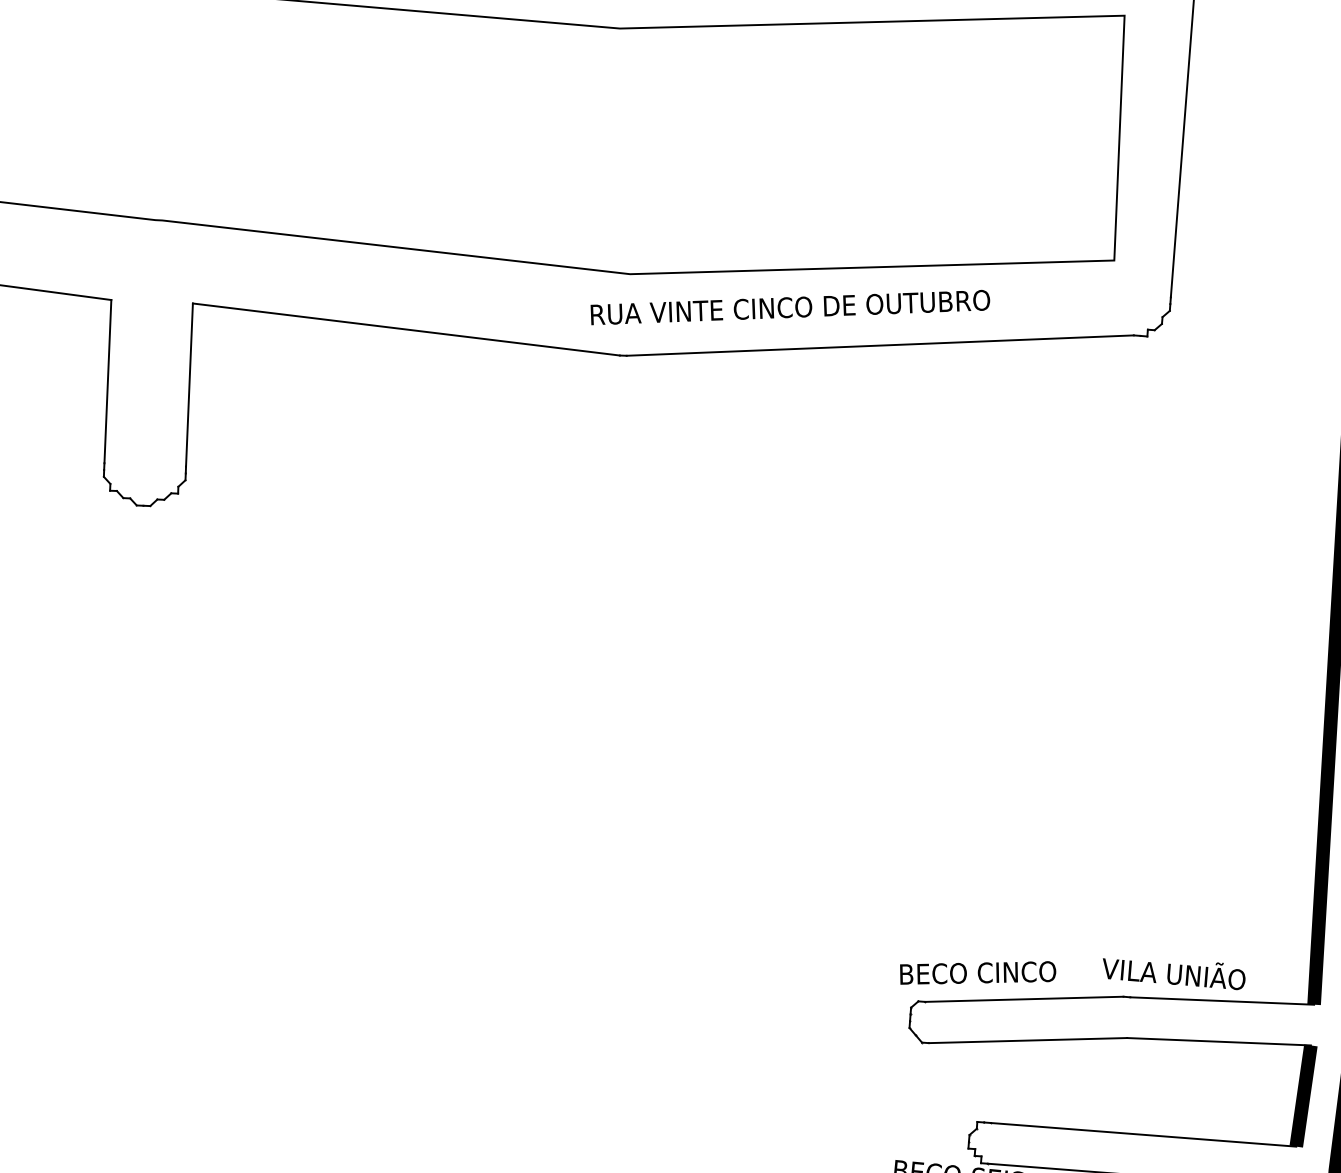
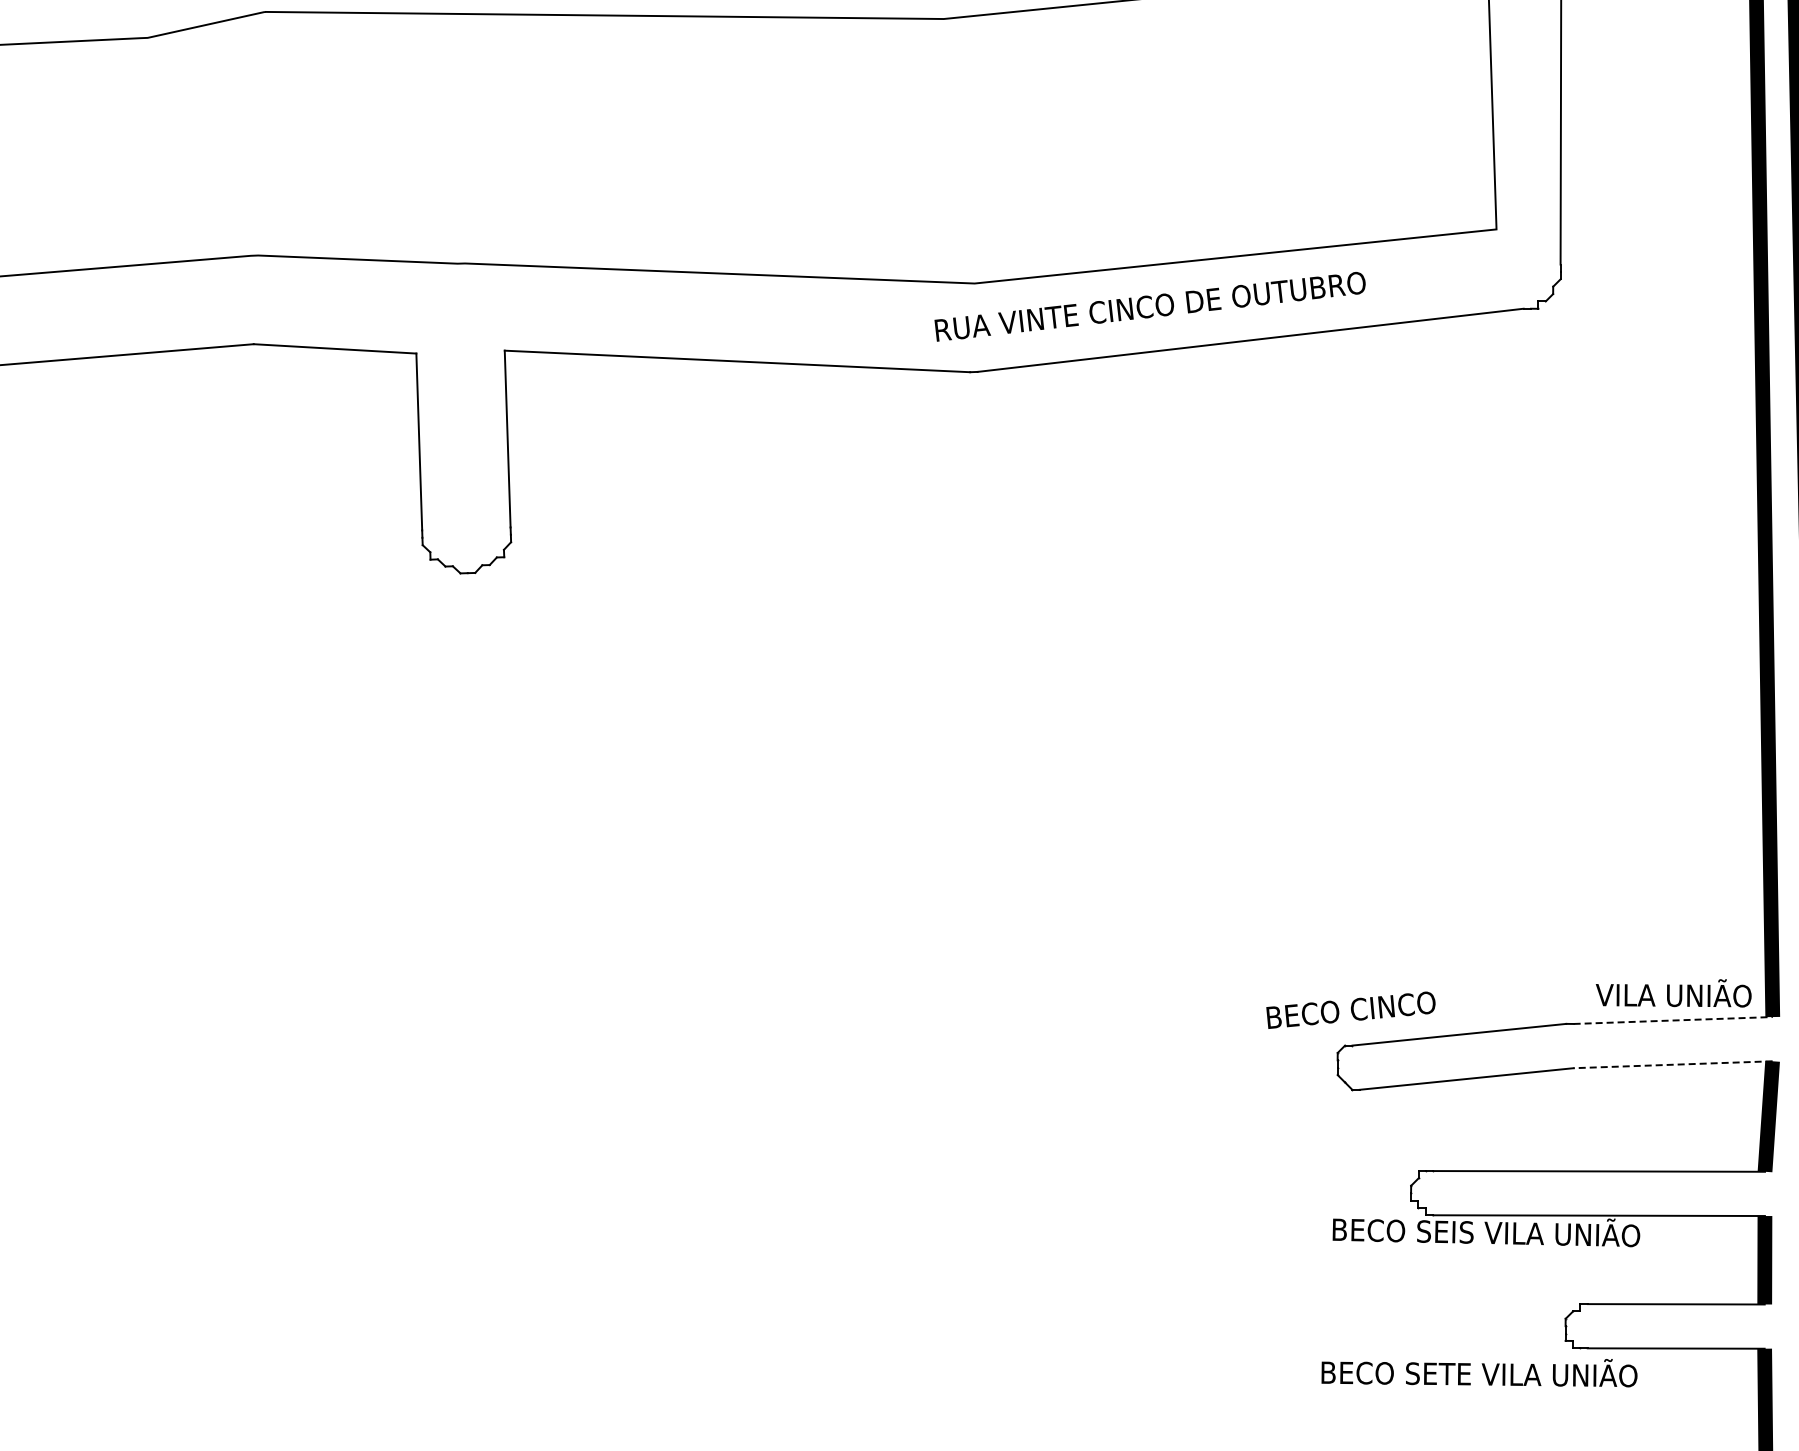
text: (977, 972) -> (1350, 1009), moved
text: (1173, 972) -> (1673, 993), moved
line: (1222, 1001) -> (1673, 1020), solid -> dashed
line: (1219, 1041) -> (1673, 1064), solid -> dashed

